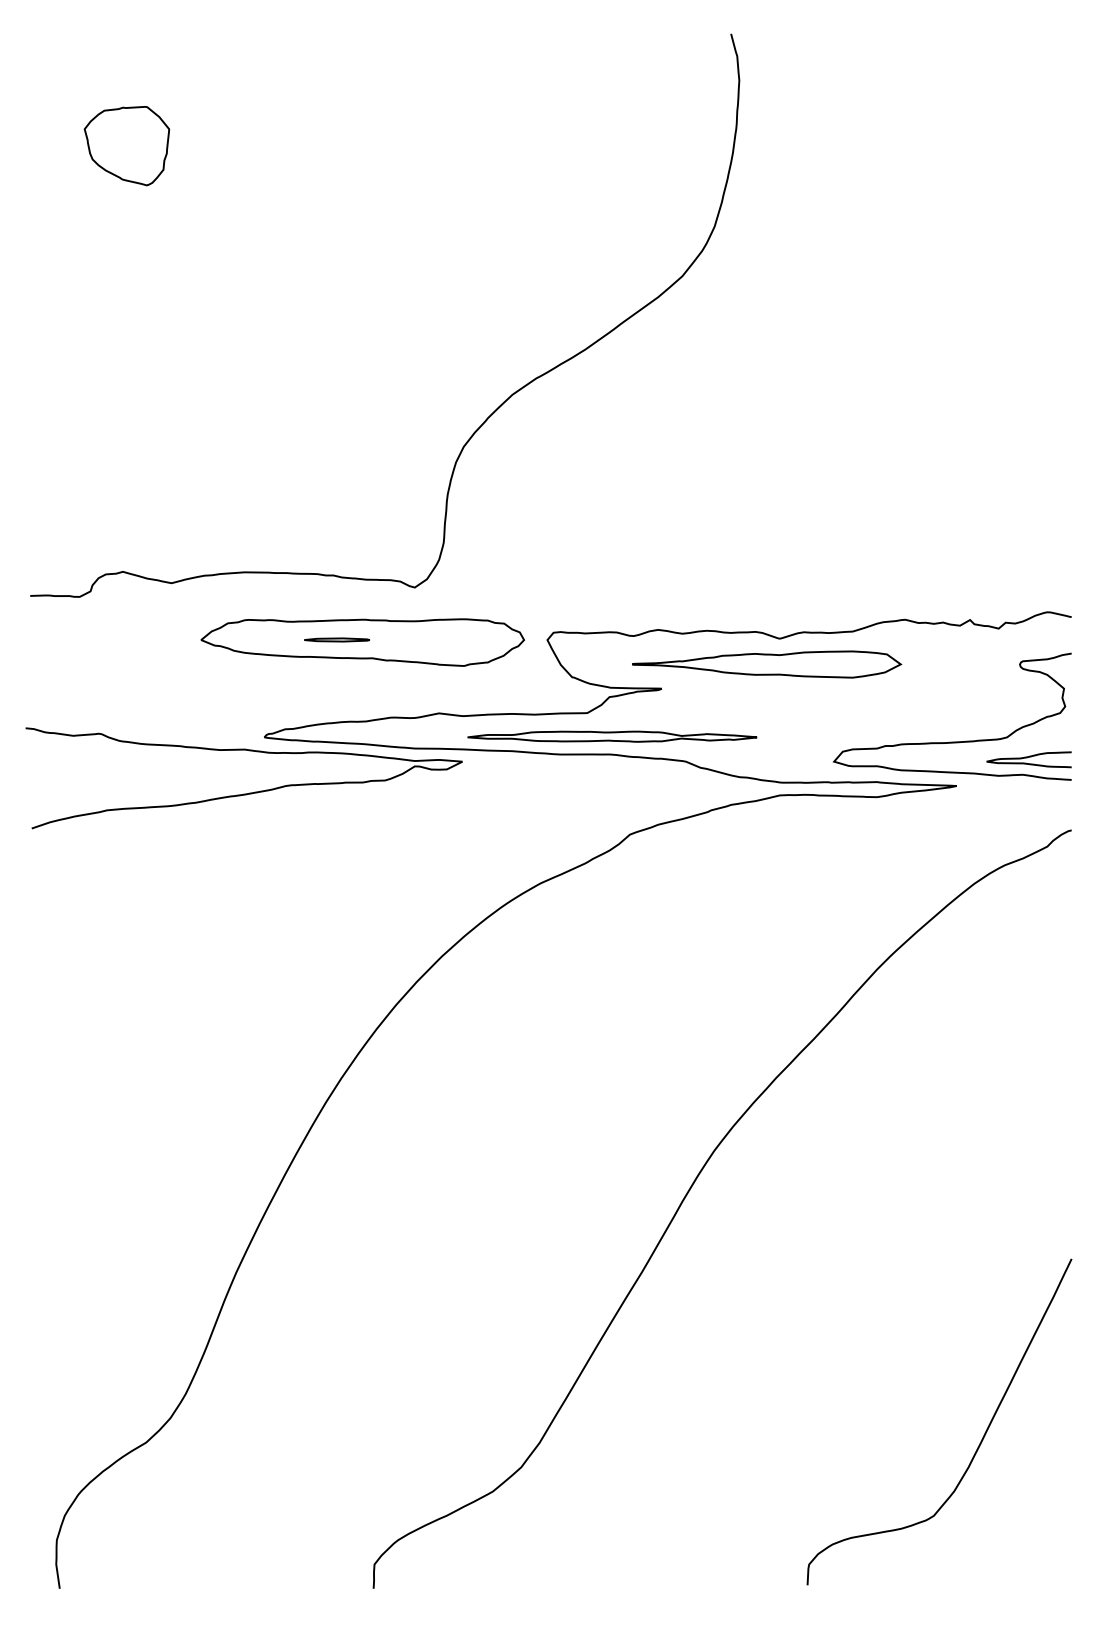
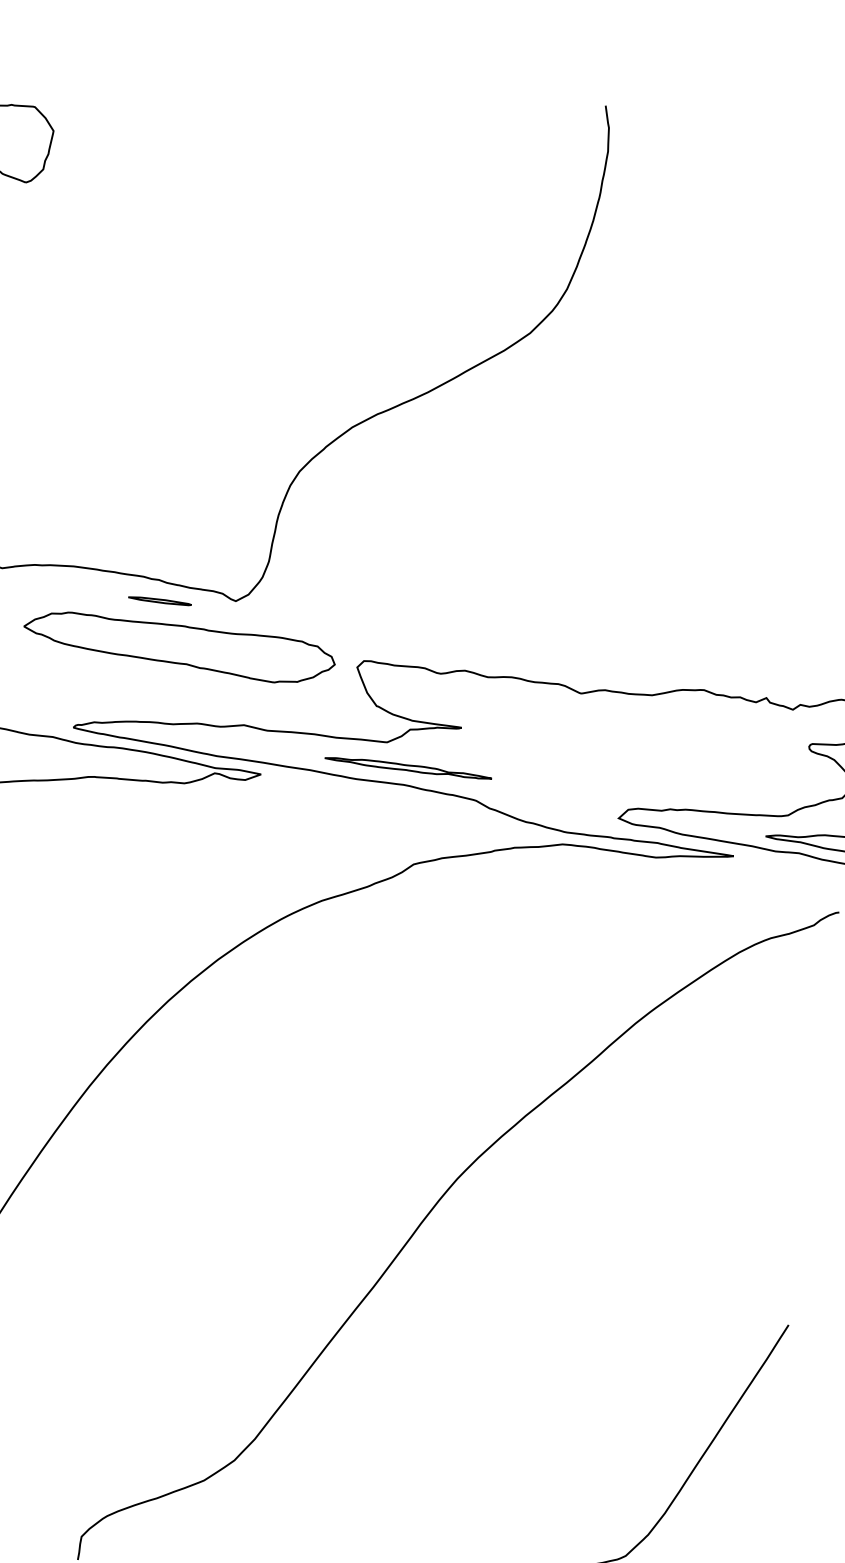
part: (336, 639) -> (159, 600), moved
part: (767, 664) -> (566, 716), removed
part: (612, 736) -> (408, 767), size x0.6

